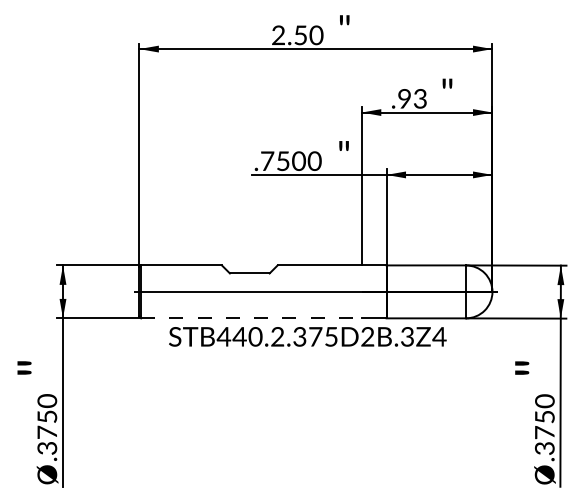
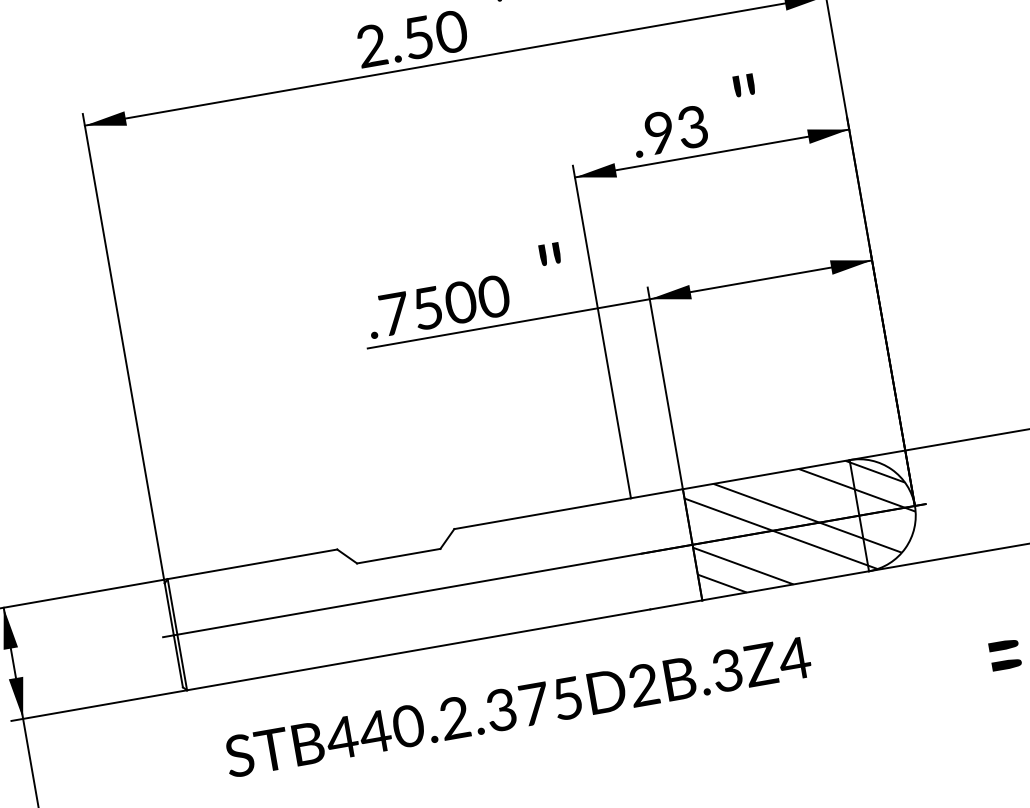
hatch: (439, 291) -> (803, 524), added
line: (251, 318) -> (418, 650), dashed -> solid
text: (307, 336) -> (517, 706), moved

